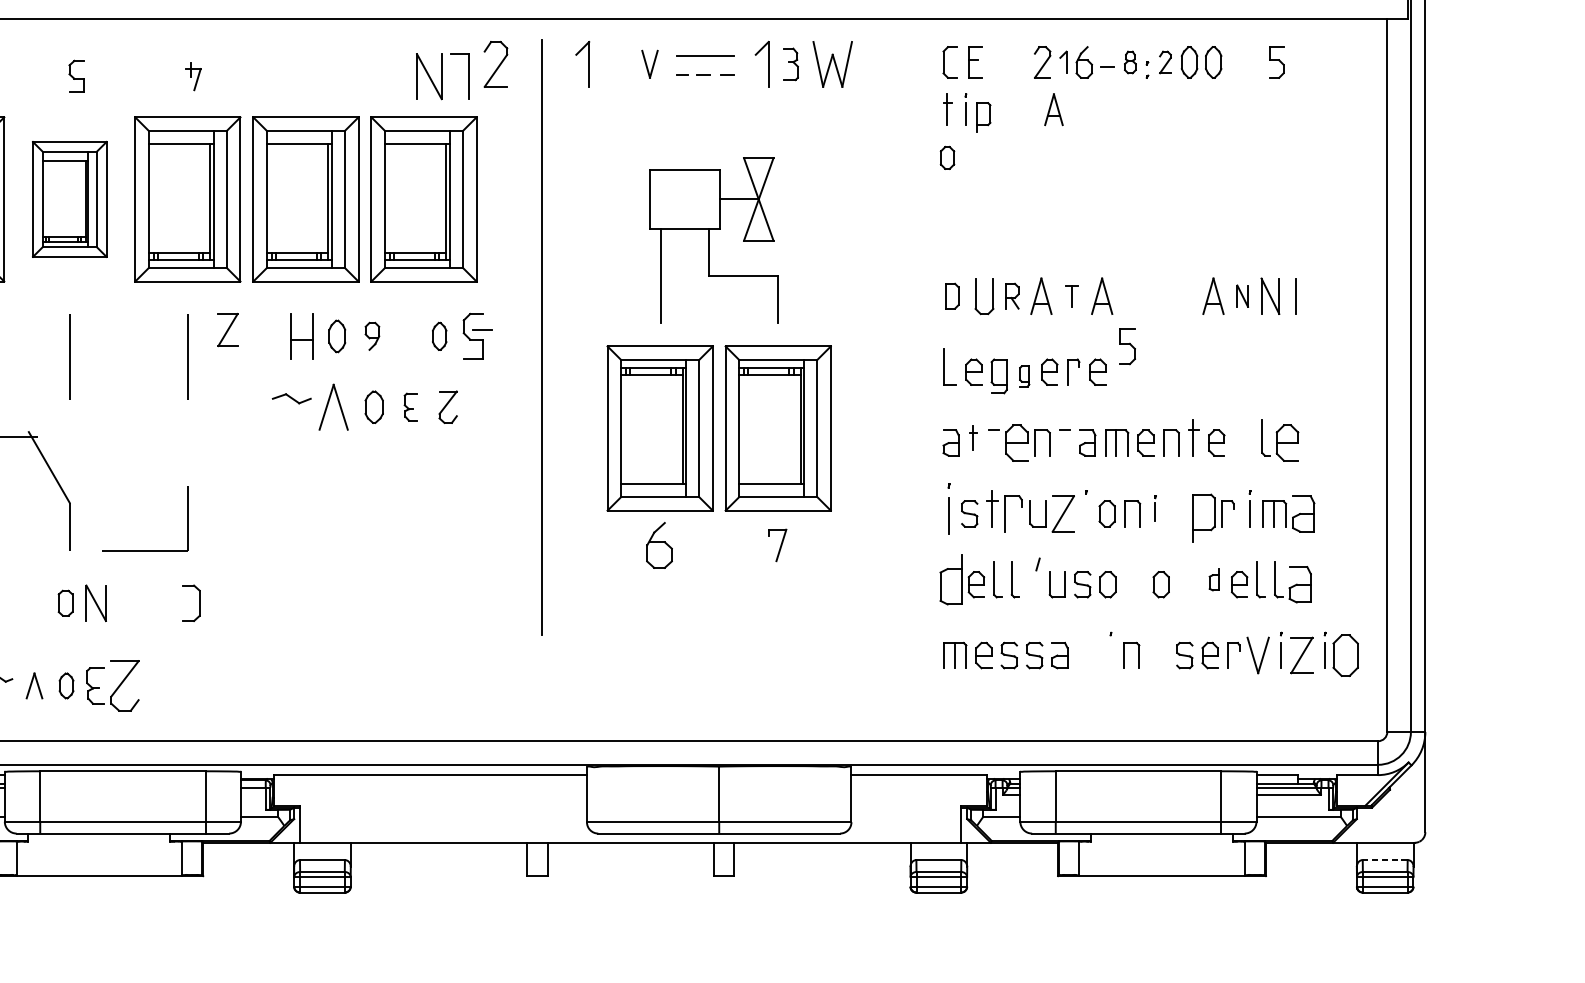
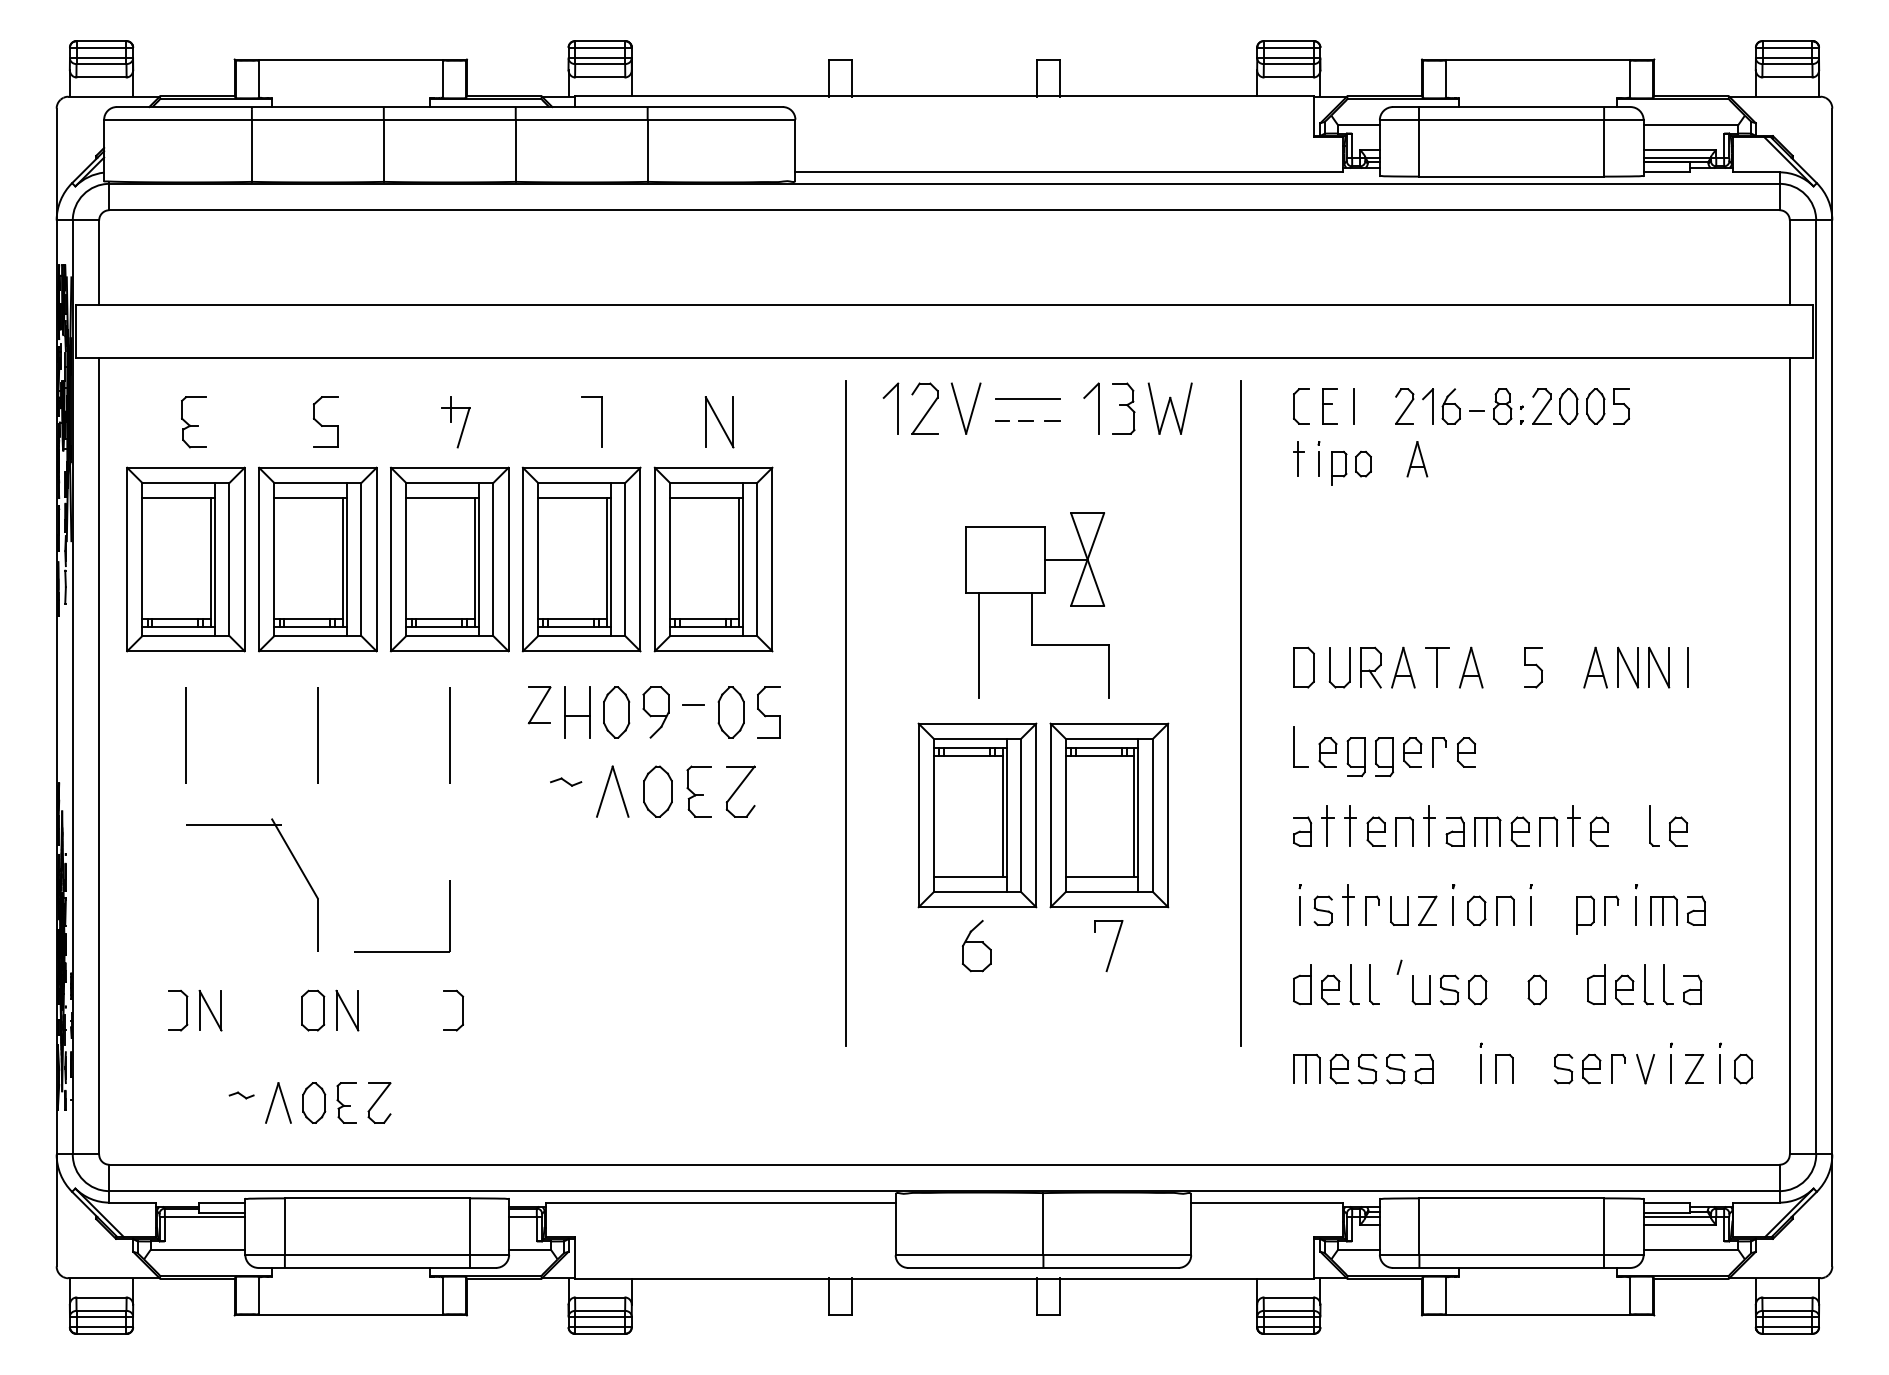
line: (996, 62) -> (1353, 406), added
part: (1062, 62) -> (1427, 406), size x1.43
part: (1130, 62) -> (1502, 406), size x1.43
part: (1165, 62) -> (1541, 406), size x1.43
part: (1276, 62) -> (1621, 406), moved
part: (495, 64) -> (924, 408), moved
part: (649, 64) -> (965, 408), size x1.67
part: (790, 64) -> (1123, 408), size x1.43
part: (76, 75) -> (325, 421), size x1.43
part: (468, 75) -> (601, 421), moved
part: (192, 76) -> (455, 422), size x1.67
part: (947, 157) -> (1363, 463), moved
part: (69, 199) -> (317, 559), size x1.43
part: (952, 296) -> (1303, 667), size x1.43
part: (1011, 296) -> (1370, 667), size x1.43
part: (1071, 296) -> (1437, 667), size x1.67
part: (1242, 296) -> (1628, 667), size x1.67
line: (482, 329) -> (693, 704), moved
part: (227, 330) -> (539, 705), moved
part: (337, 336) -> (616, 712), size x1.43
part: (371, 336) -> (655, 712), size x1.67
part: (439, 336) -> (730, 712), size x1.67
line: (896, 337) -> (1241, 713), added
part: (1127, 346) -> (1533, 667), moved
part: (1024, 376) -> (1384, 757), size x1.67
part: (292, 398) -> (566, 781), size x0.71
part: (373, 407) -> (657, 791), size x1.43
part: (410, 407) -> (698, 791), size x1.67
part: (448, 407) -> (740, 791), size x1.43
part: (973, 437) -> (1327, 825), size x1.43
line: (993, 437) -> (1349, 825), added
line: (1063, 437) -> (1428, 825), added
part: (1016, 442) -> (1375, 831), size x0.71
part: (1287, 442) -> (1678, 831), size x0.71
part: (948, 508) -> (1299, 904), size x0.71
part: (1155, 508) -> (1530, 904), size x1.43
part: (1013, 513) -> (1372, 910), size x0.71
part: (1062, 513) -> (1427, 910), size x0.71
line: (1086, 513) -> (1453, 910), added
part: (1303, 513) -> (1696, 910), size x0.71
part: (1204, 517) -> (1585, 914), size x0.71
part: (777, 544) -> (1108, 945), size x1.43
part: (951, 579) -> (1302, 984), size x0.71
part: (1214, 579) -> (1596, 984), size x1.67
part: (1300, 584) -> (1692, 989), size x0.71
part: (65, 603) -> (313, 1010), size x1.43
line: (1110, 655) -> (1480, 1069), added
part: (1258, 655) -> (1645, 1069), size x0.71
part: (1301, 655) -> (1694, 1069), size x0.71
part: (1345, 655) -> (1743, 1068), size x0.62
part: (34, 685) -> (278, 1102), size x1.43
part: (66, 685) -> (314, 1102), size x1.43
part: (124, 685) -> (379, 1102), size x0.71
line: (1384, 860) -> (1786, 1297), dashed -> solid

